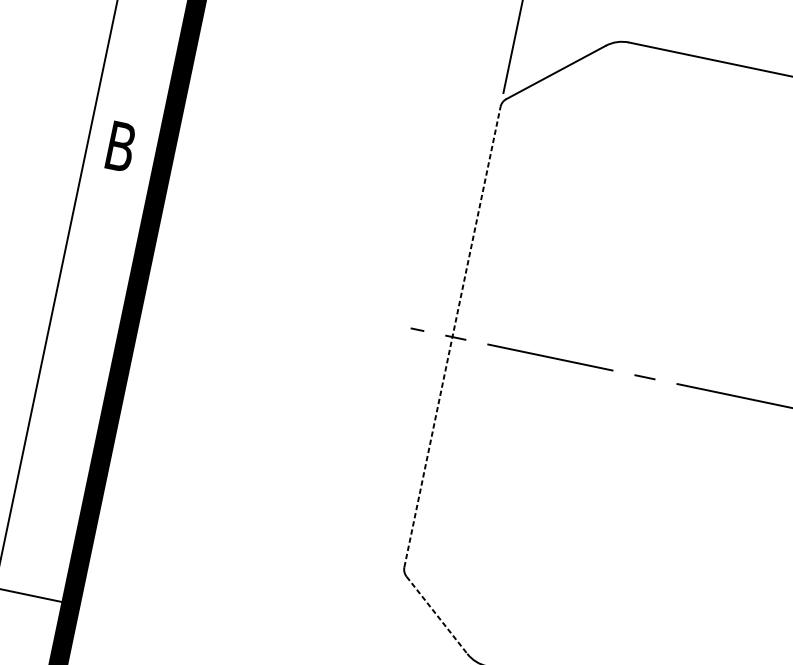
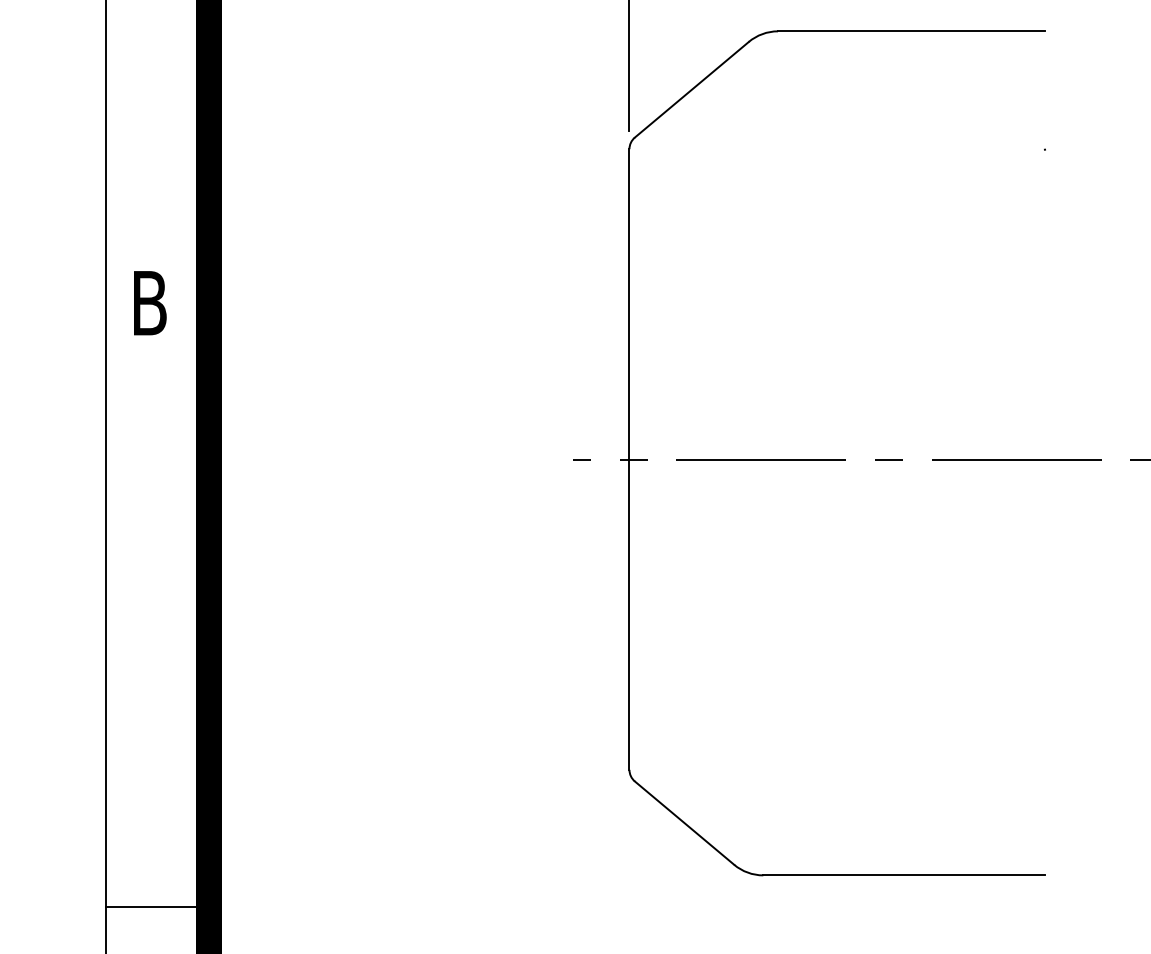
line: (452, 337) -> (629, 459), dashed -> solid
line: (436, 615) -> (684, 823), dashed -> solid

